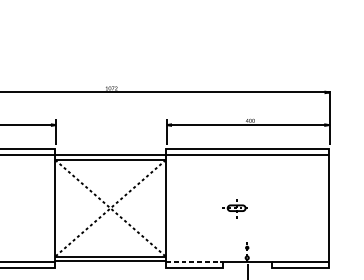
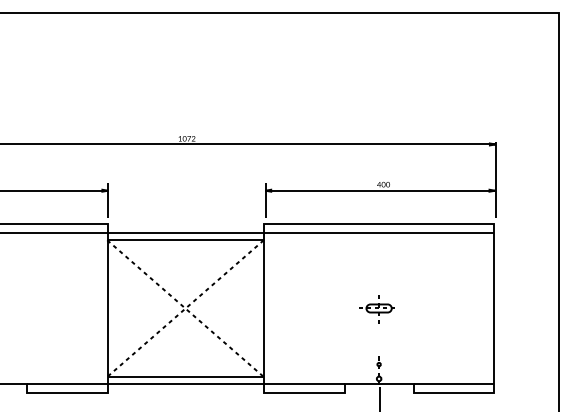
part: (234, 208) -> (376, 309), moved
line: (194, 261) -> (304, 384), dashed -> solid

